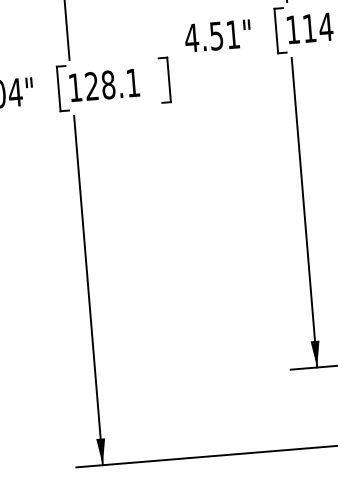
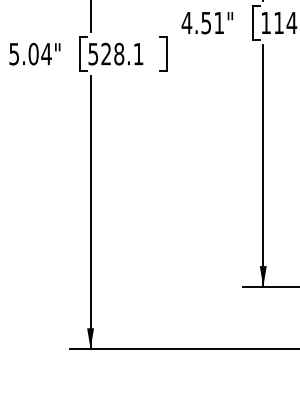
text: (75, 88) -> (93, 54), 128.1 -> 528.1

